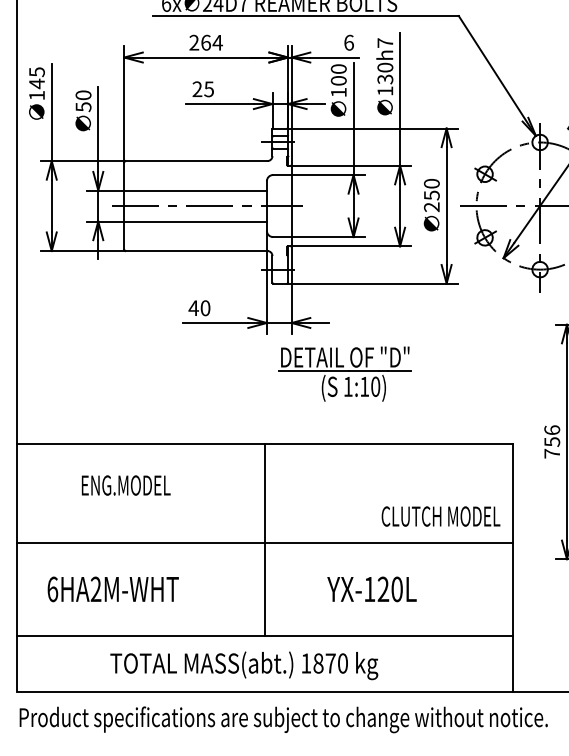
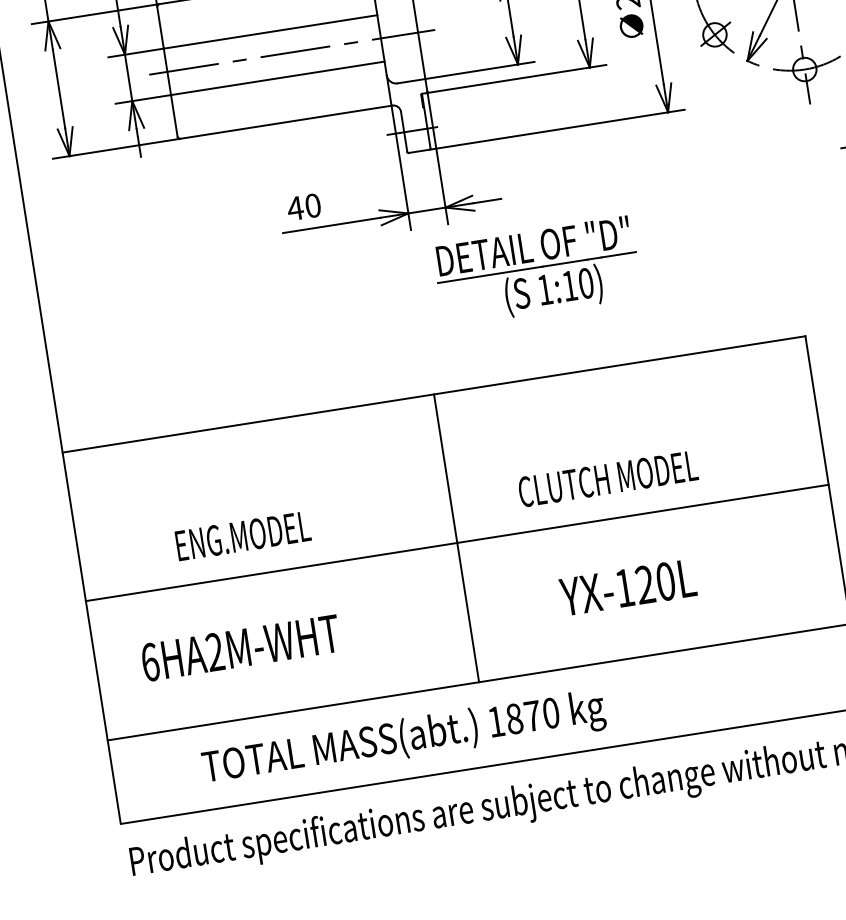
text: (125, 485) -> (242, 536), moved
text: (440, 516) -> (607, 478), moved
text: (244, 665) -> (404, 739), moved

